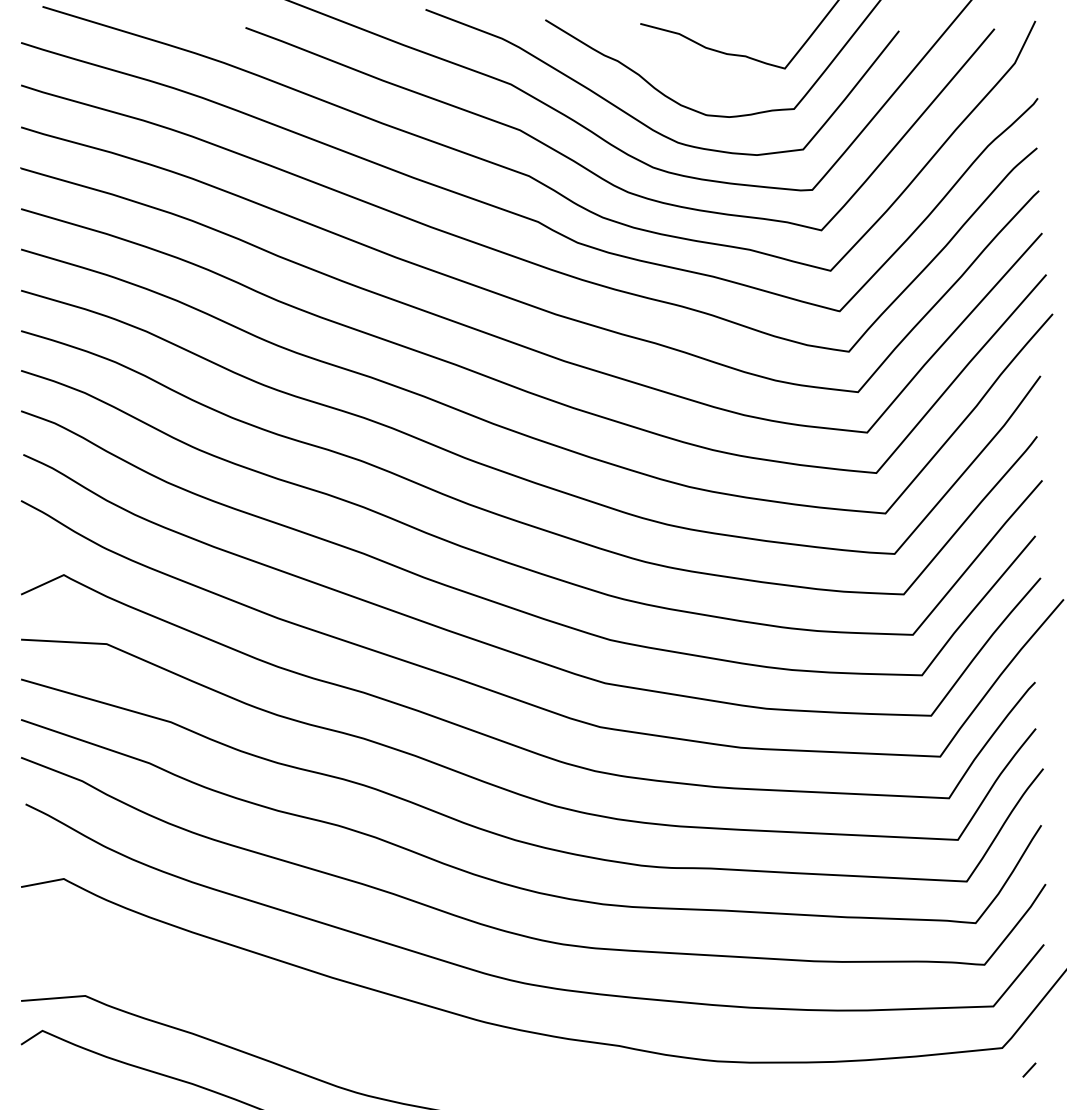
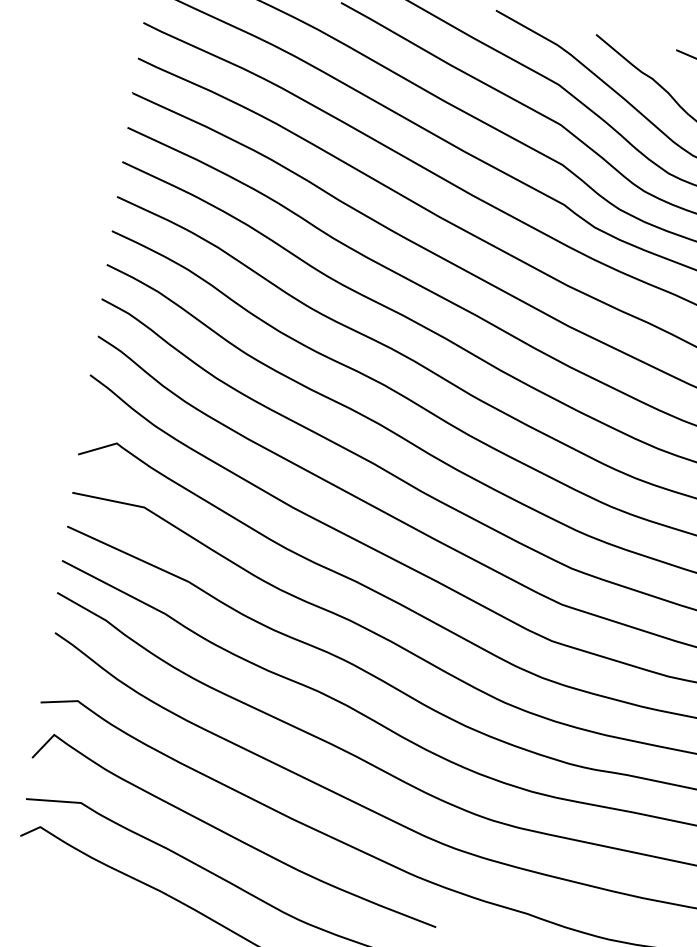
curve: (266, 1007) -> (233, 836), added

